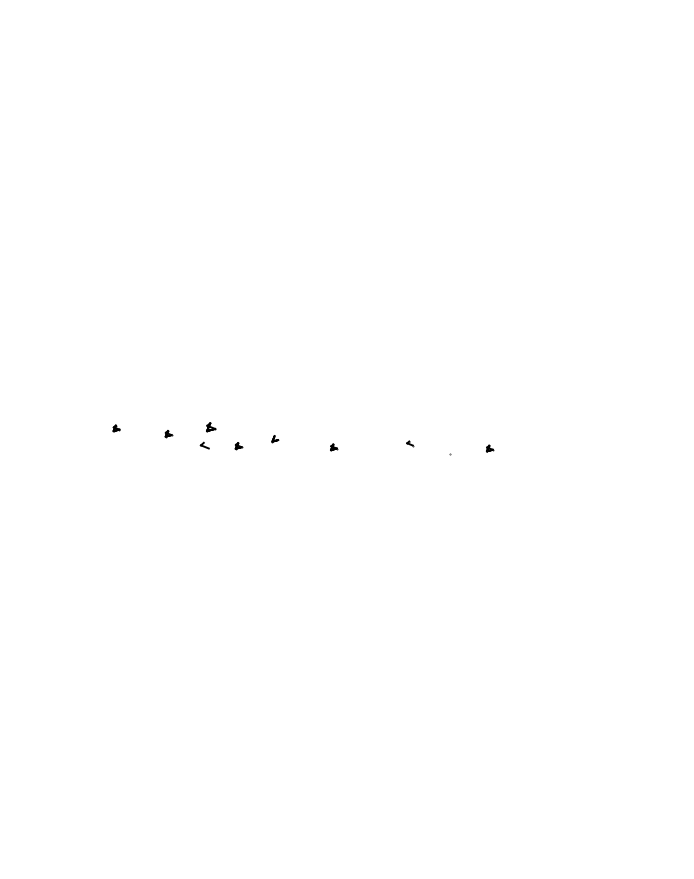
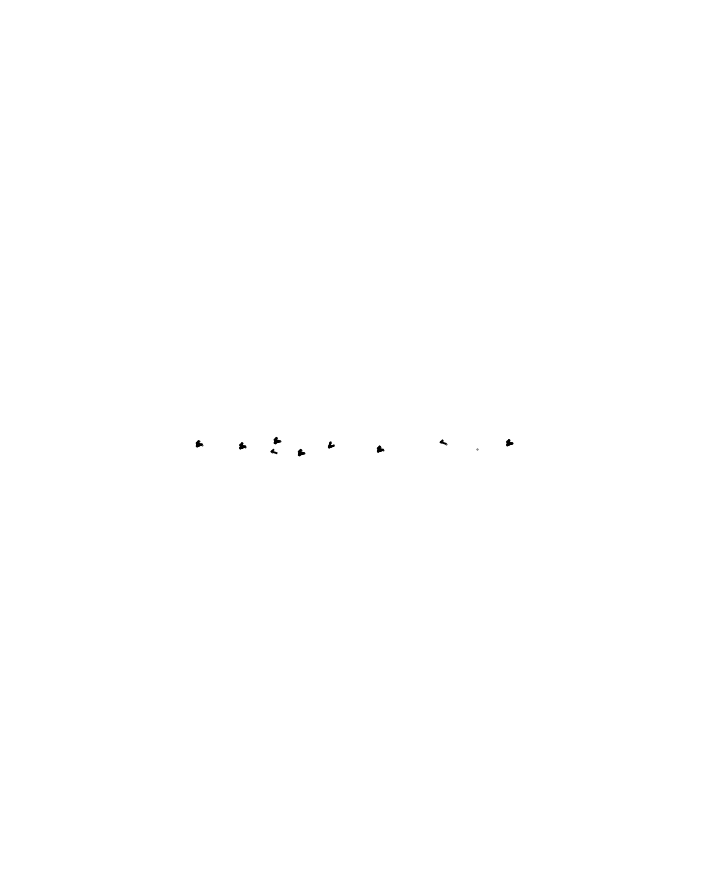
part: (208, 435) -> (275, 445), size x0.71

